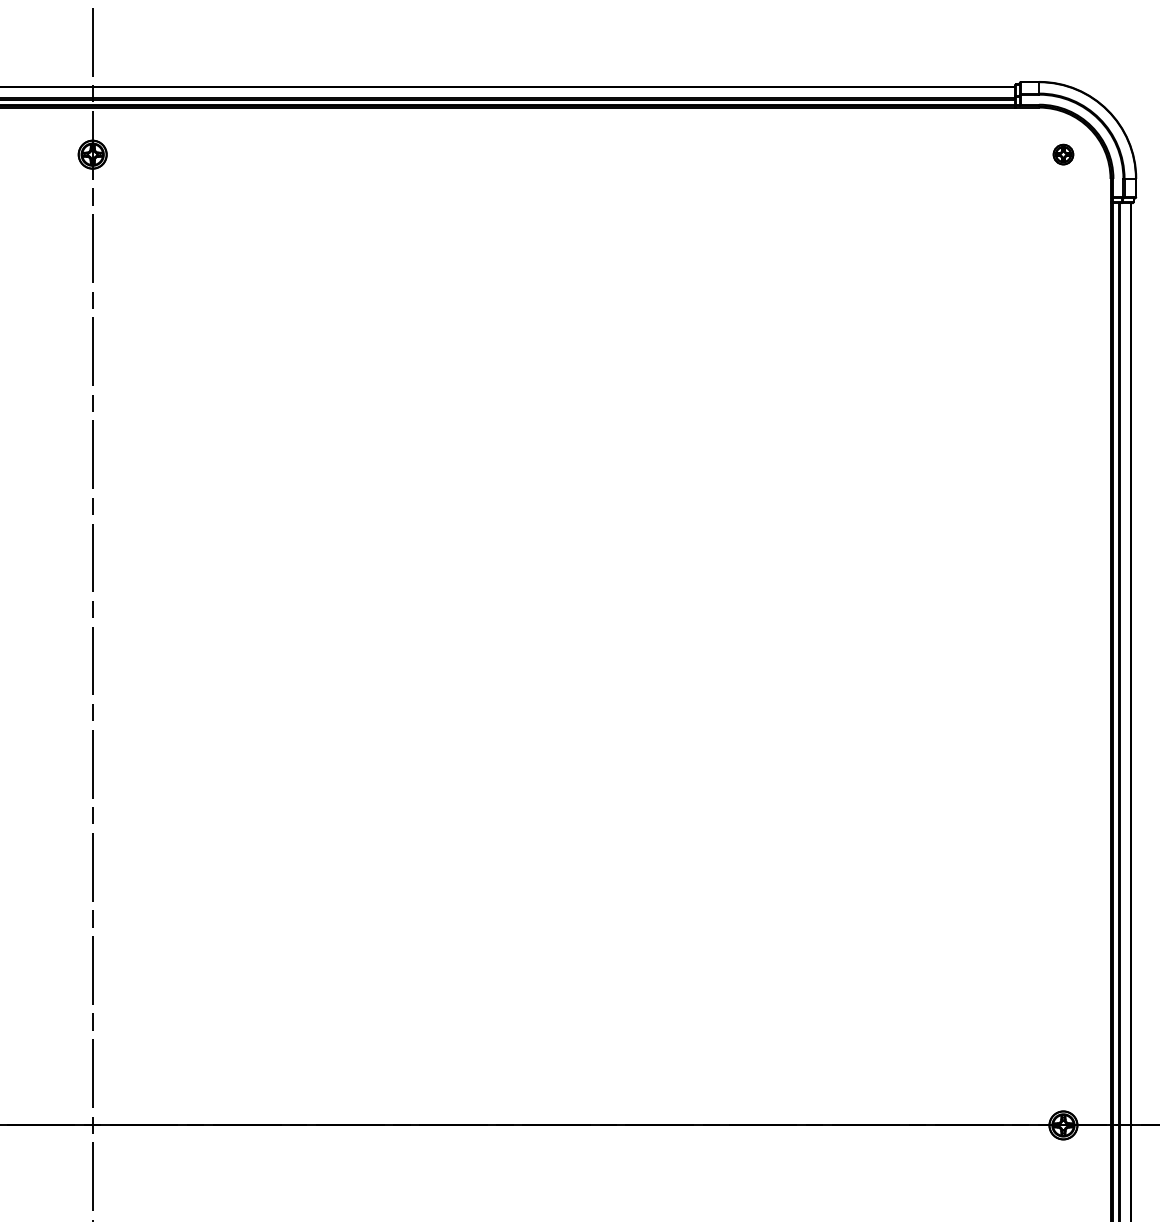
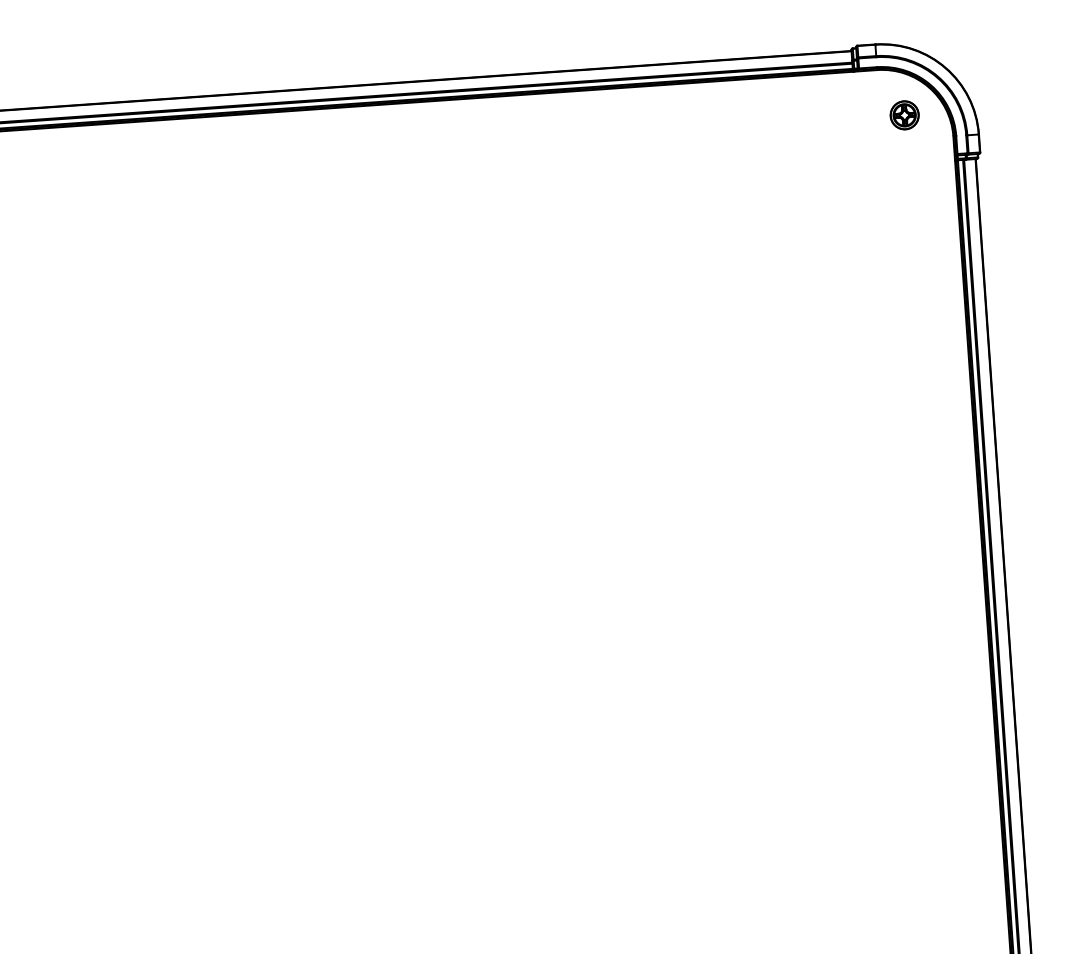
part: (1063, 154) -> (904, 115), size x1.43

